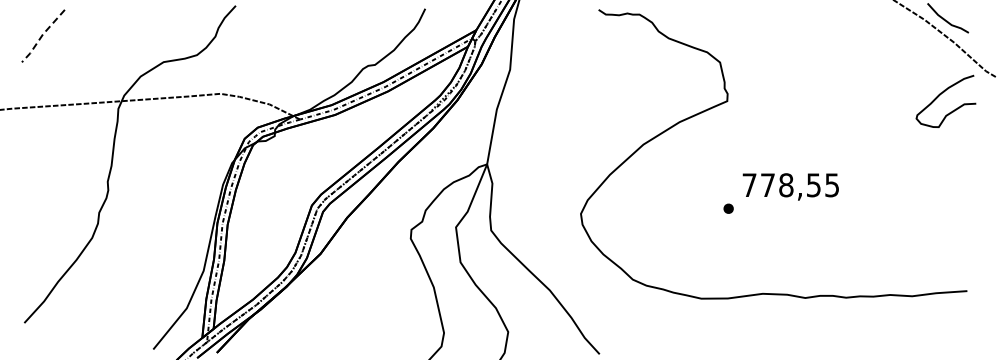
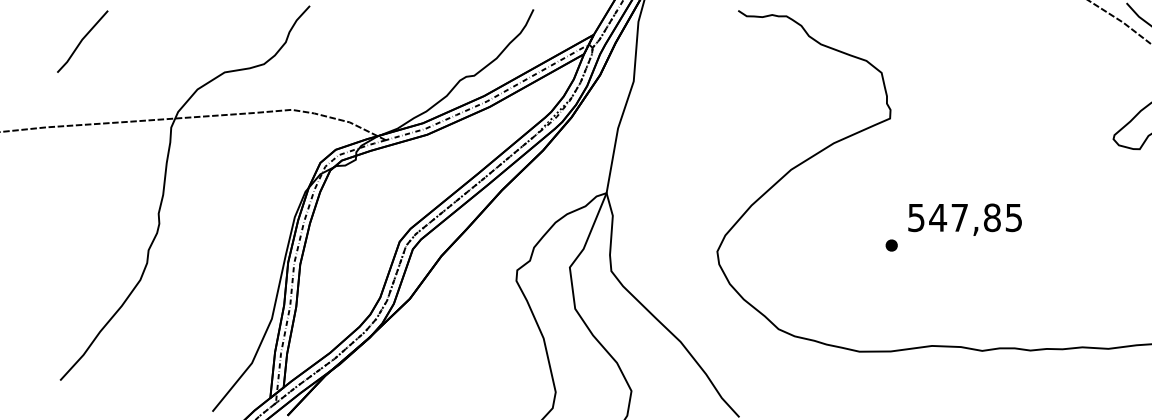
line: (41, 36) -> (80, 42), dashed -> solid
text: (781, 185) -> (954, 218), 778,55 -> 547,85

